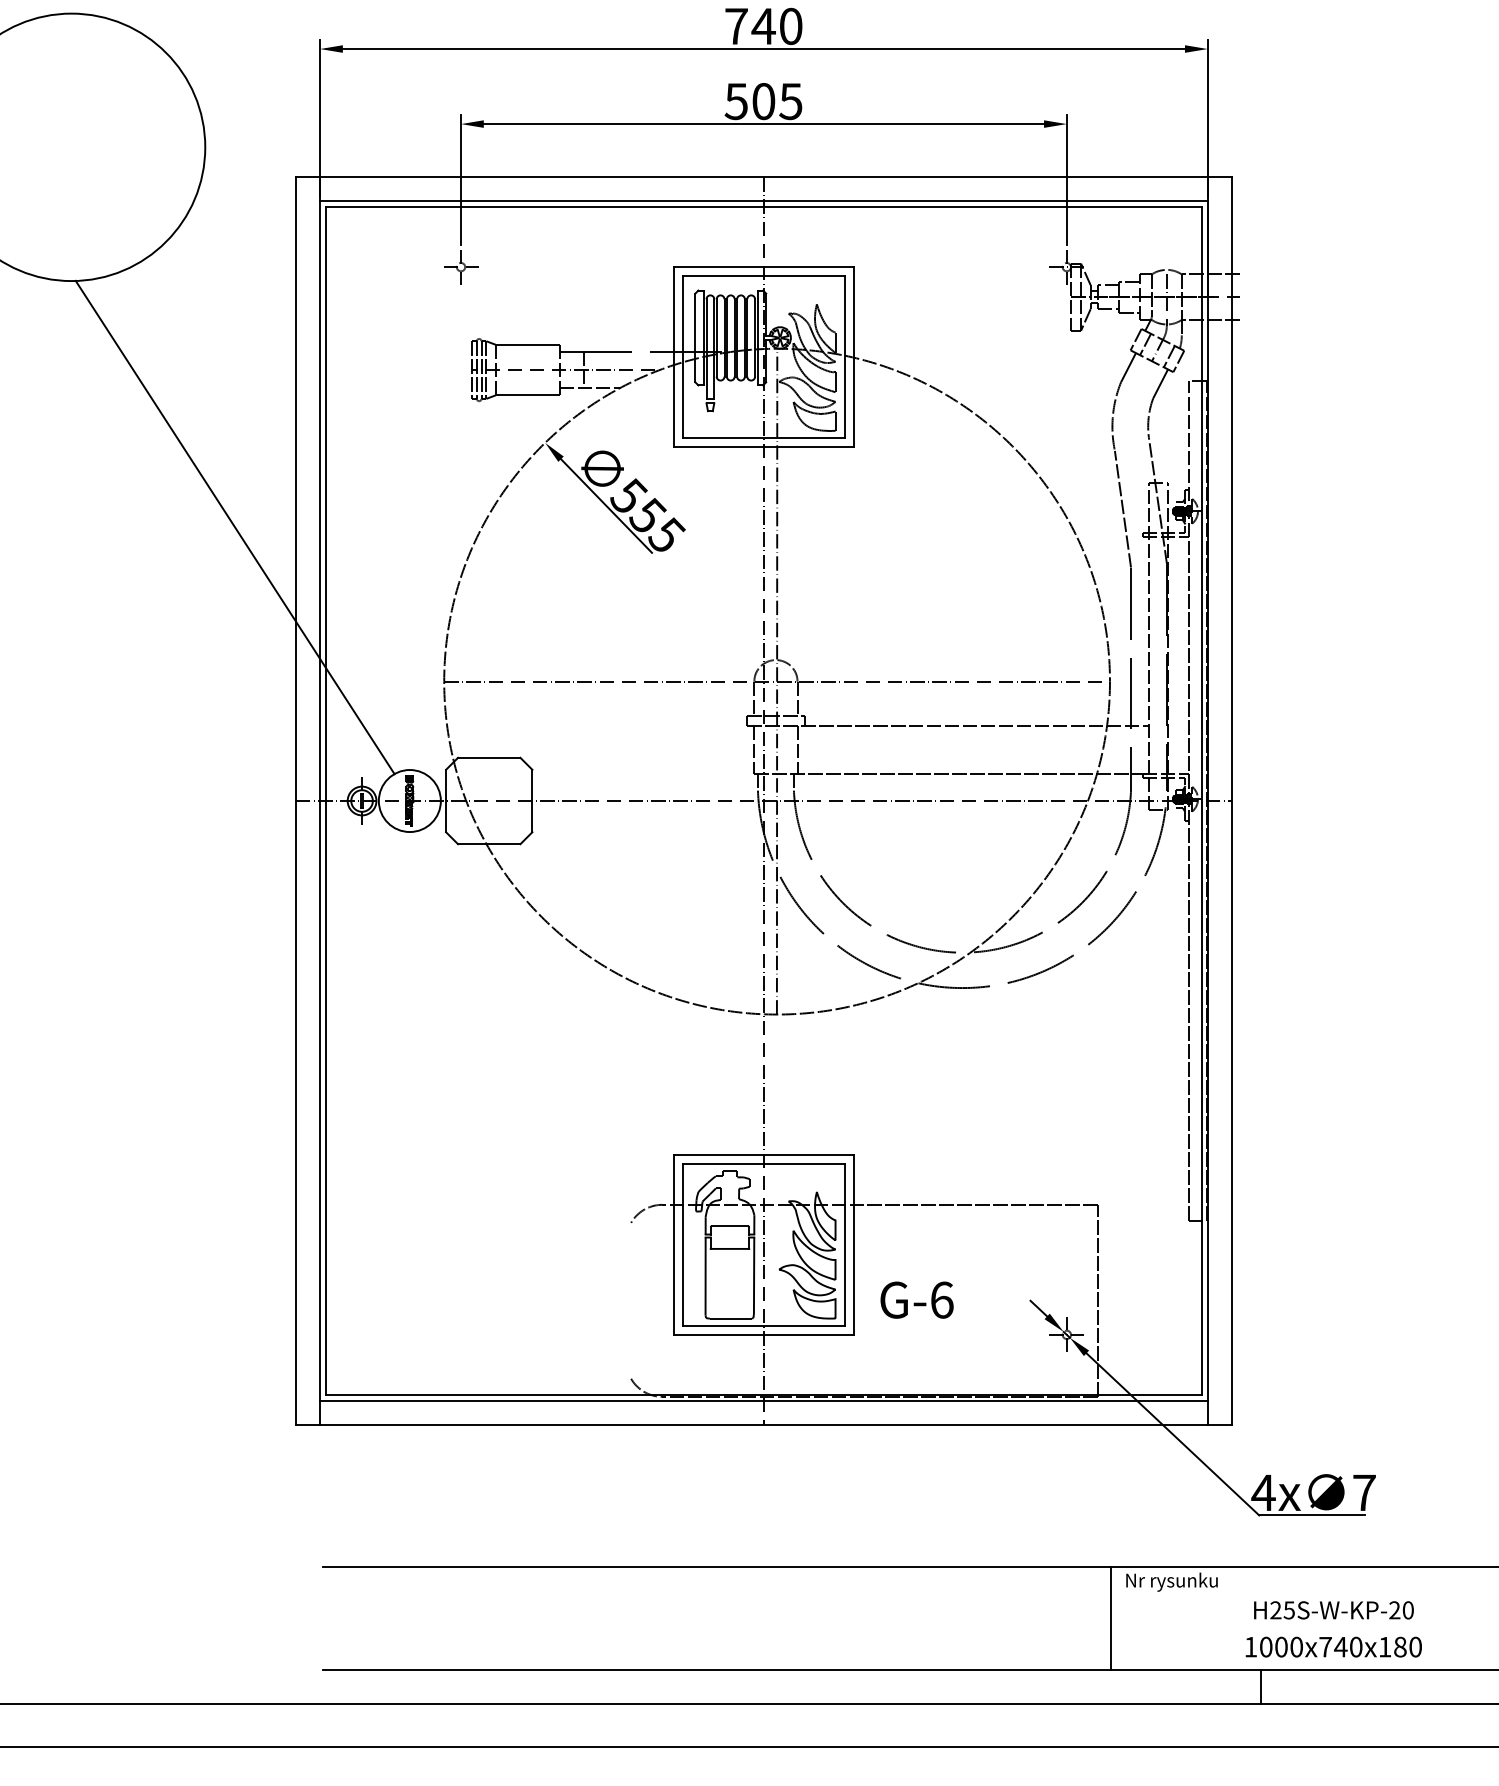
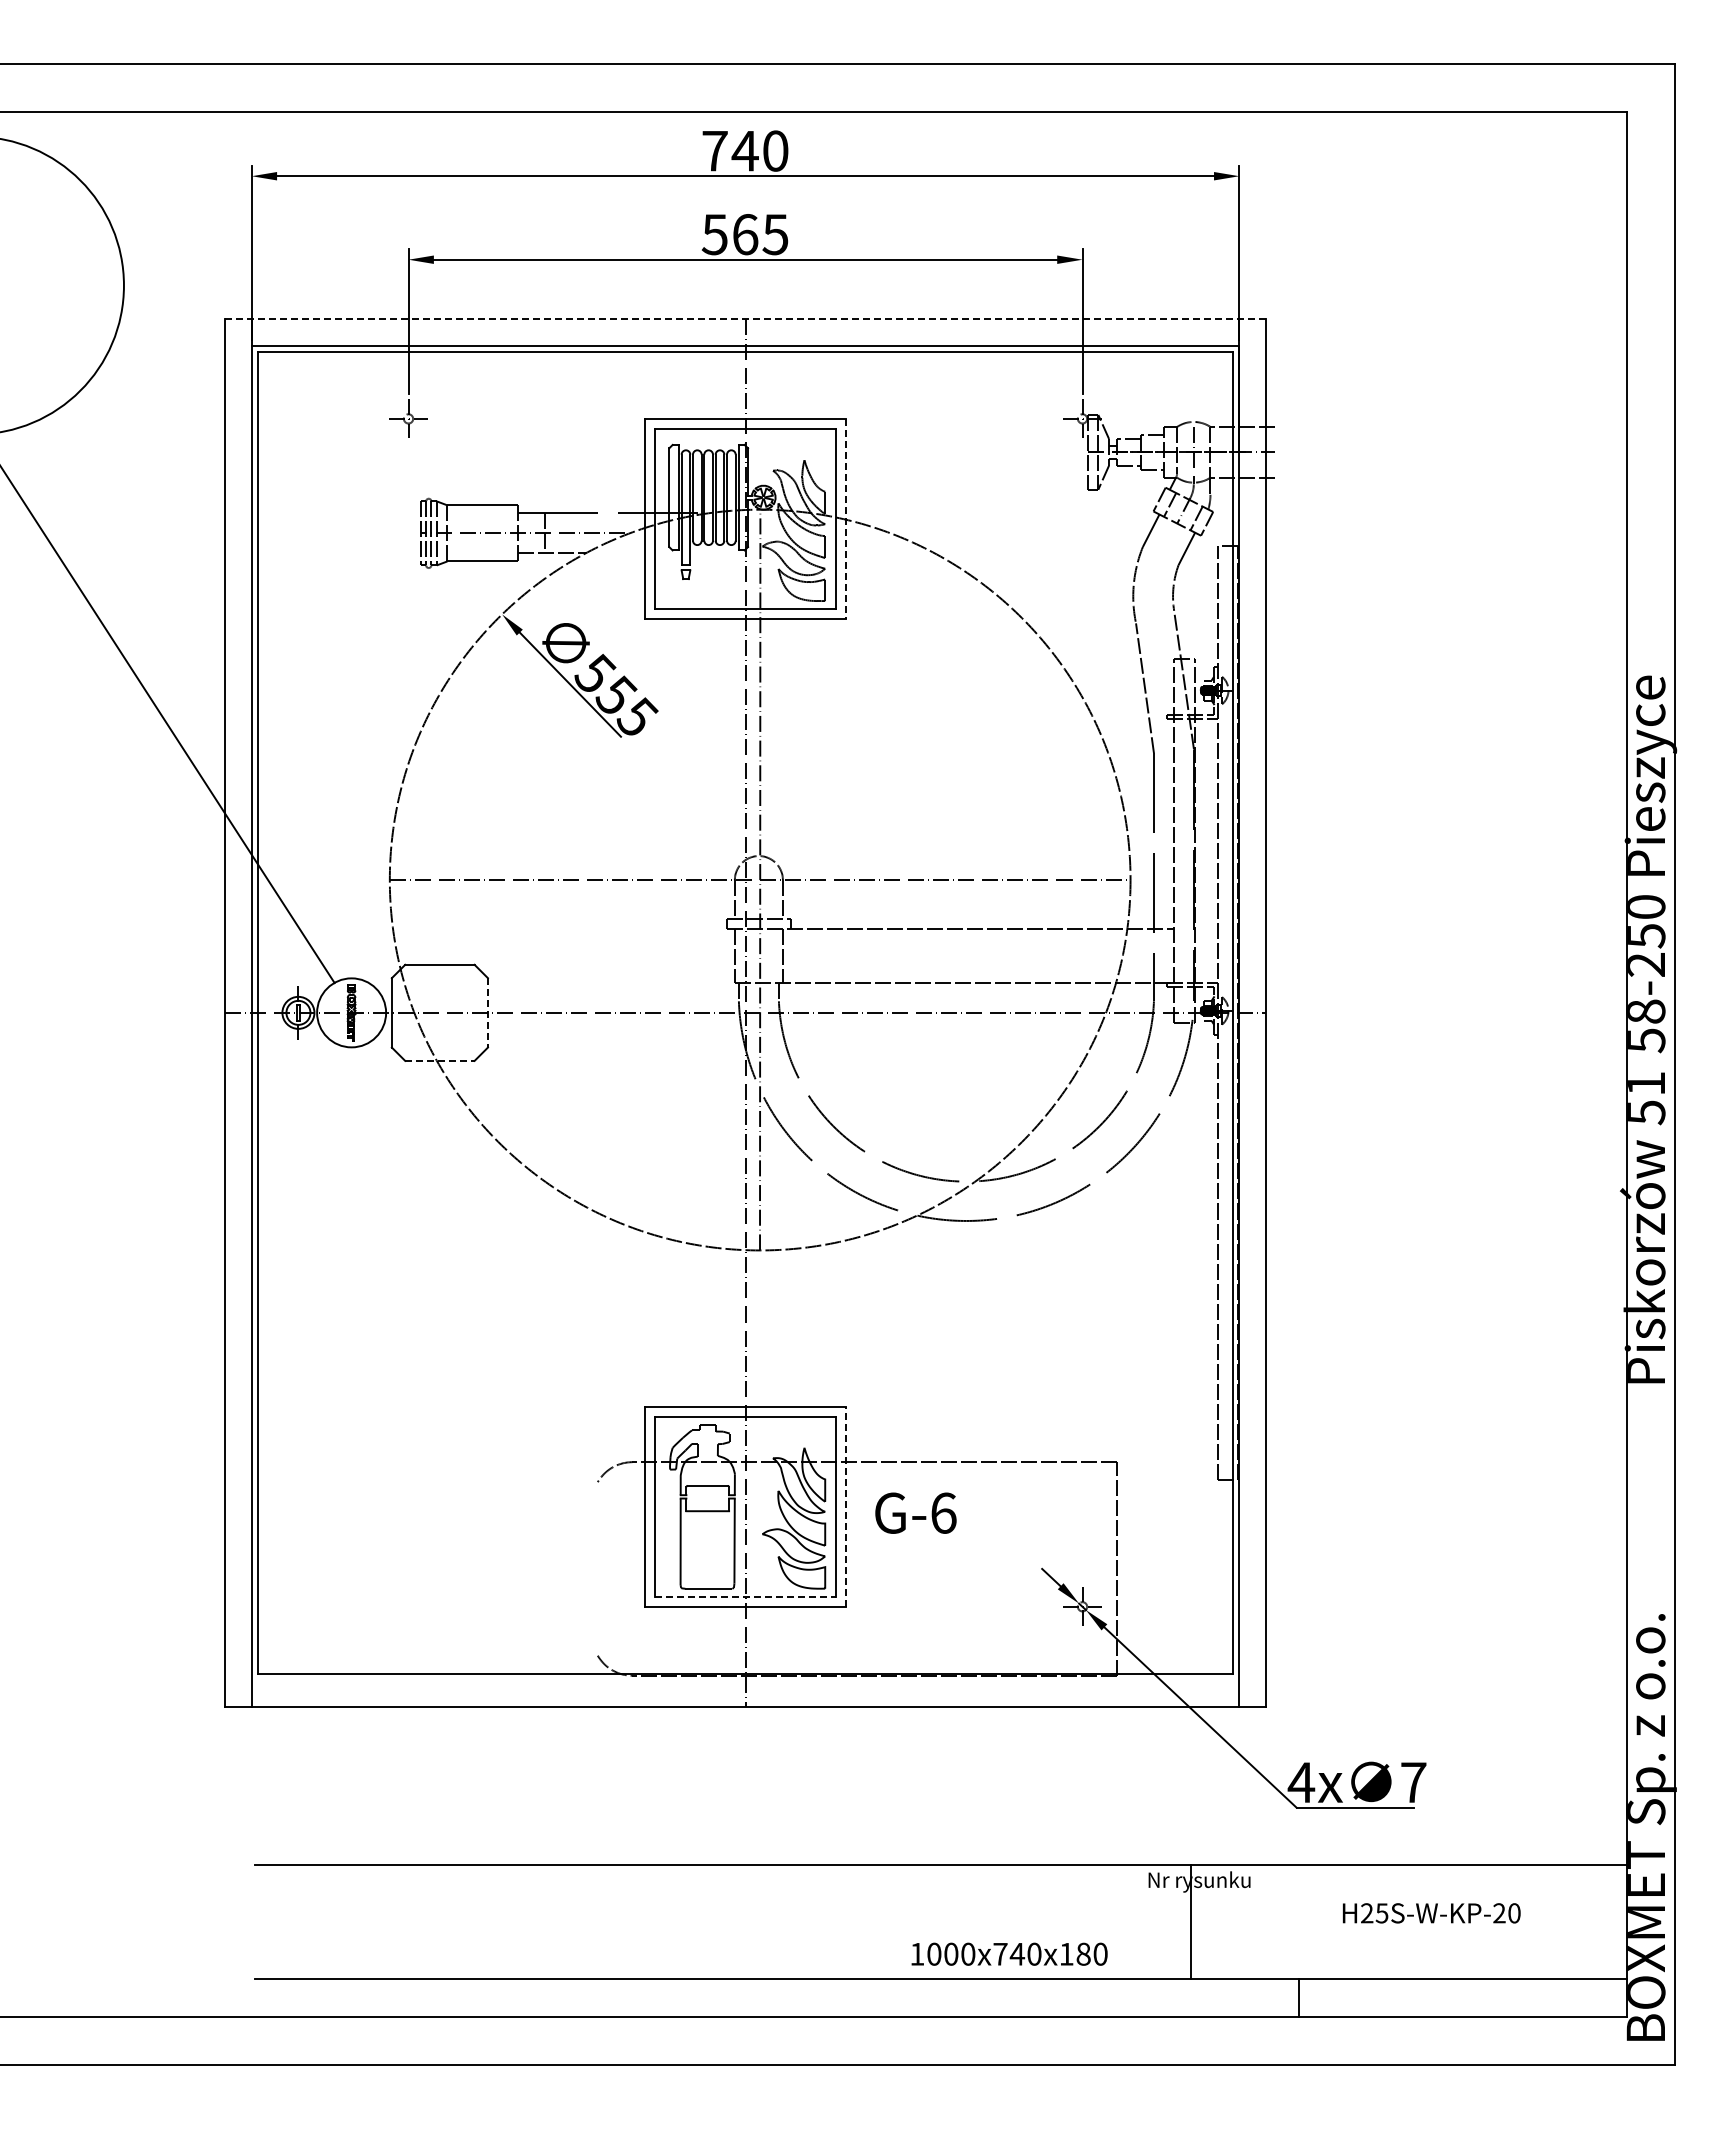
text: (763, 101) -> (745, 234), 505 -> 565
line: (763, 176) -> (745, 318), solid -> dashed
line: (853, 357) -> (845, 519), solid -> dashed
line: (532, 800) -> (487, 1012), solid -> dashed
line: (488, 843) -> (439, 1060), solid -> dashed
line: (853, 1244) -> (845, 1506), solid -> dashed
text: (916, 1299) -> (915, 1512), moved
line: (764, 1325) -> (746, 1596), solid -> dashed
line: (763, 1401) -> (745, 1680), removed
text: (1333, 1610) -> (1431, 1913), moved
line: (1110, 1618) -> (1191, 1922), moved
text: (1333, 1646) -> (1009, 1953), moved

